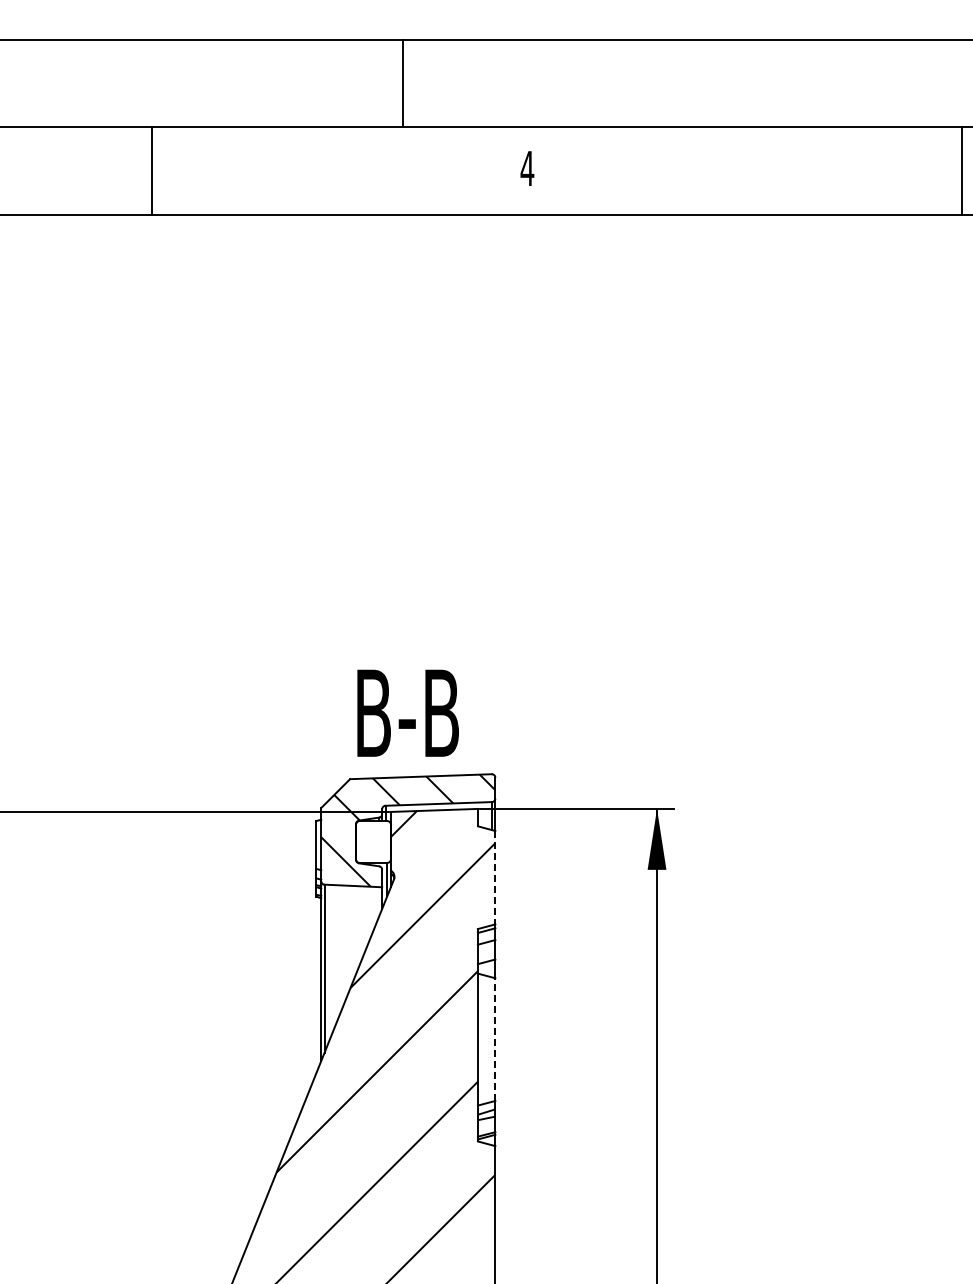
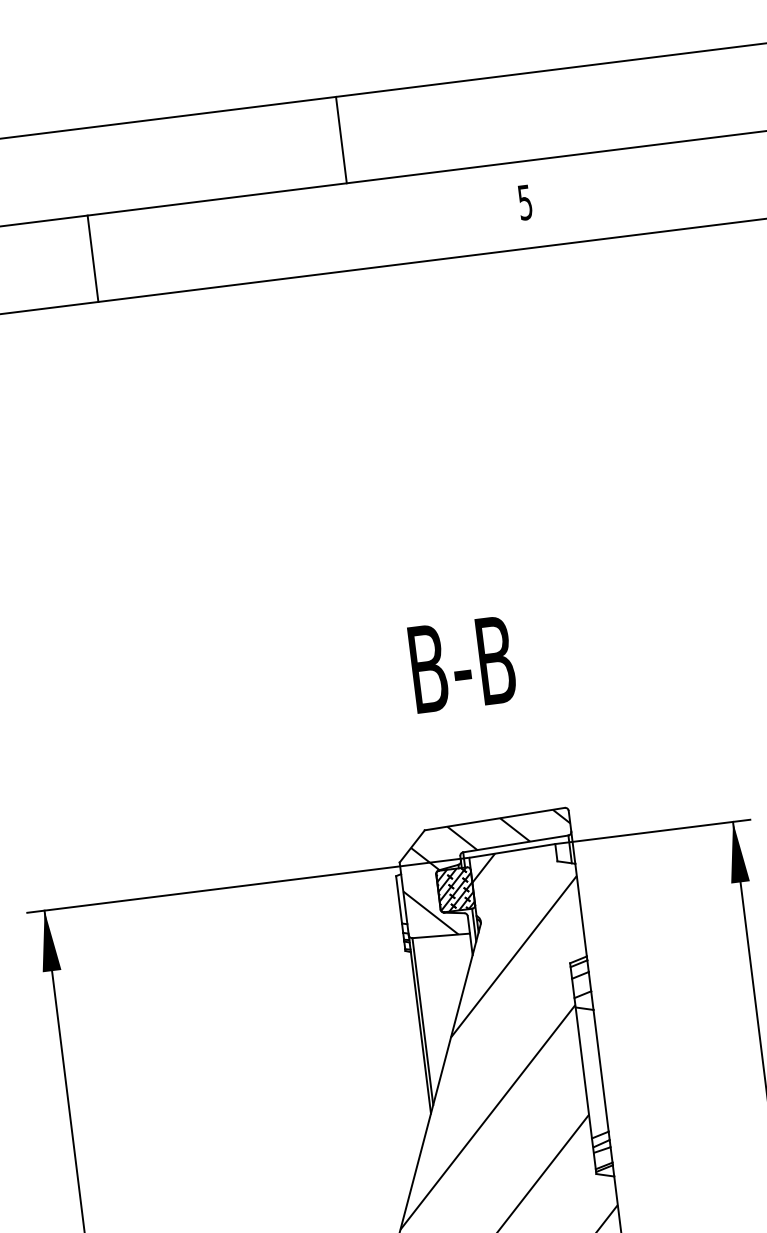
line: (402, 83) -> (341, 139), moved
text: (527, 168) -> (525, 202), 4 -> 5
line: (151, 170) -> (92, 258), moved
text: (407, 712) -> (461, 663), moved
hatch: (373, 841) -> (455, 889), added
line: (495, 877) -> (581, 909), dashed -> solid
line: (495, 1039) -> (601, 1070), dashed -> solid

